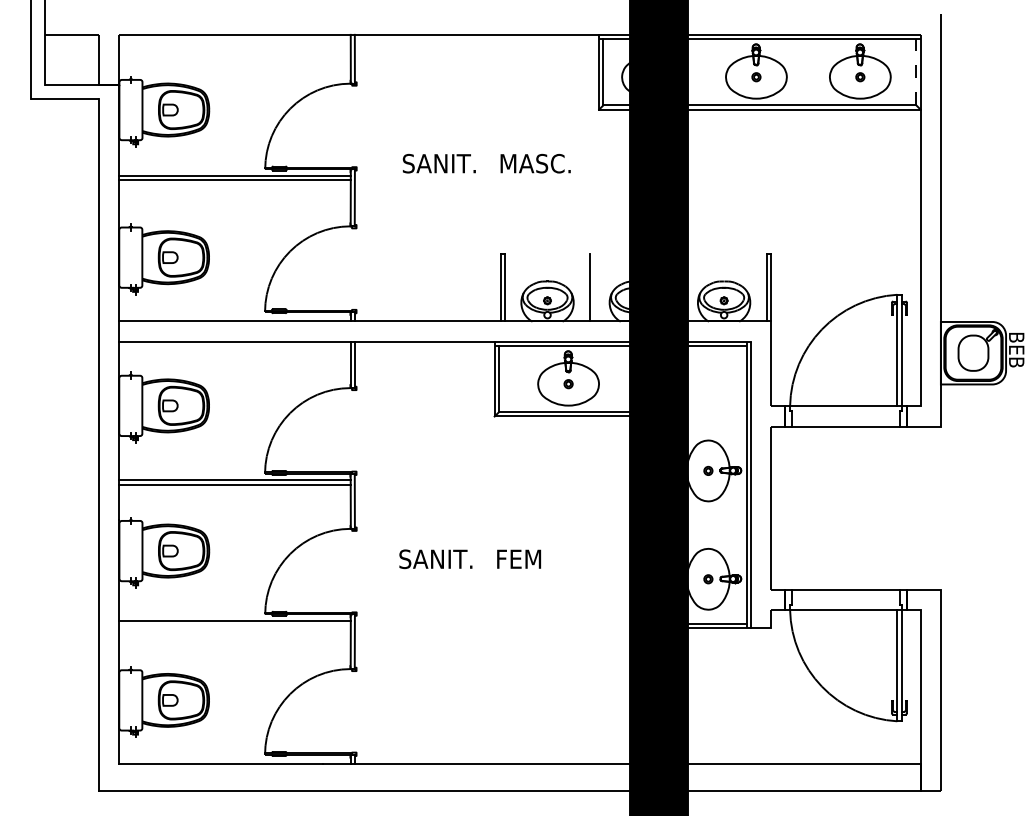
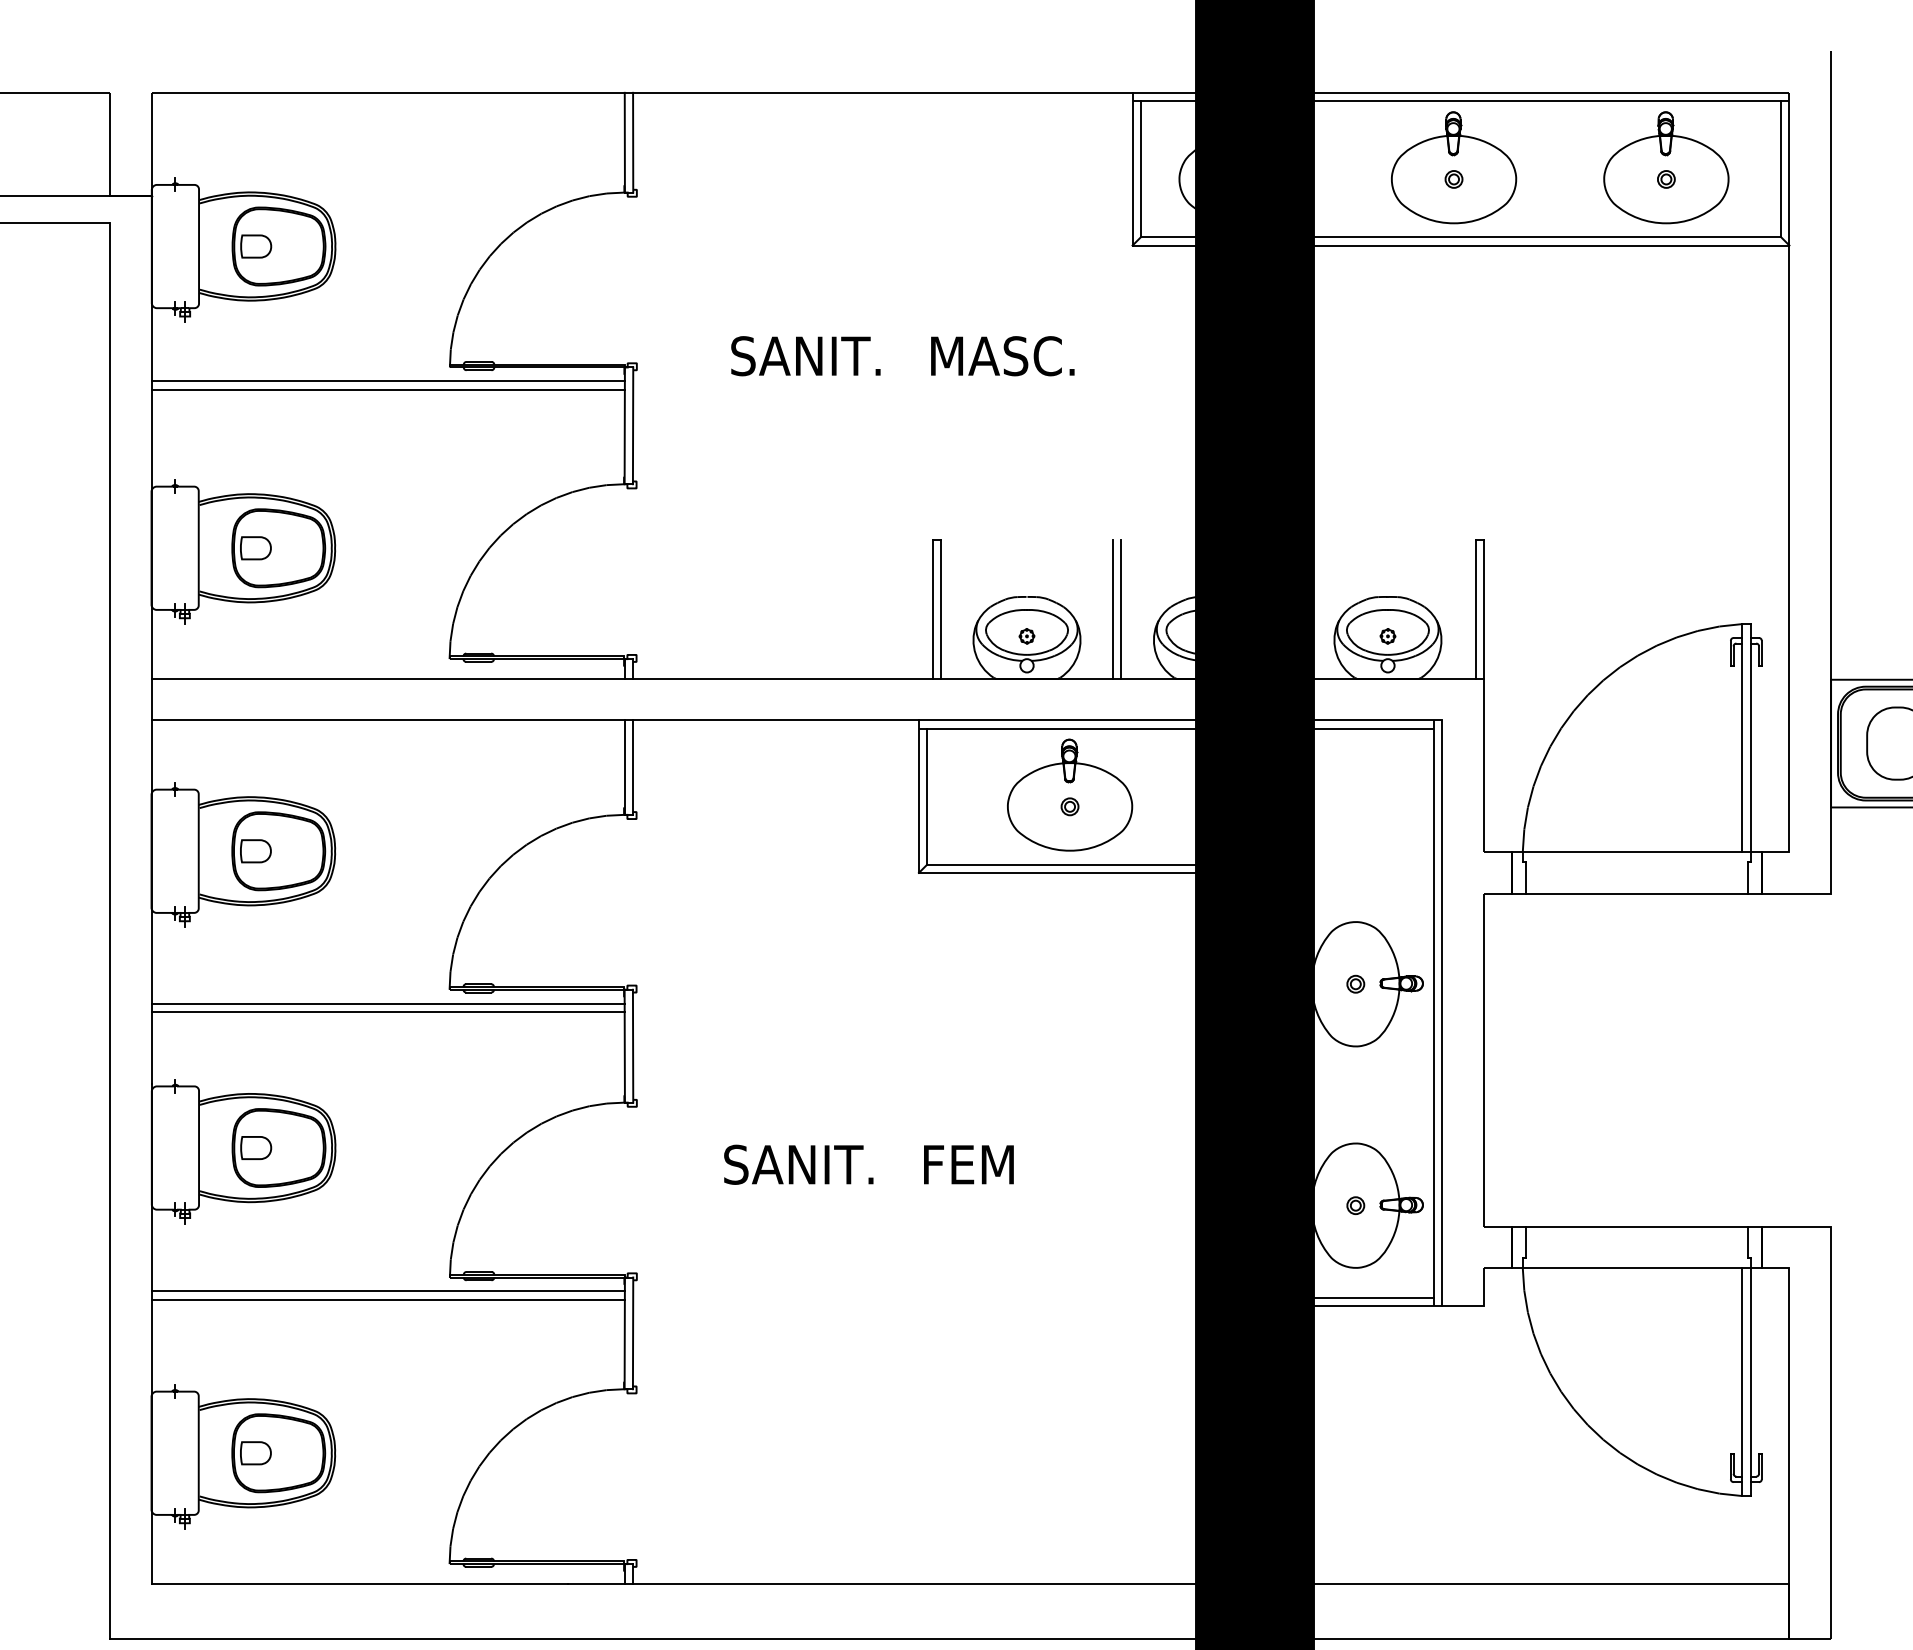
line: (916, 71) -> (1781, 167), dashed -> solid
line: (593, 287) -> (1120, 609), added
line: (234, 625) -> (387, 1300), added

